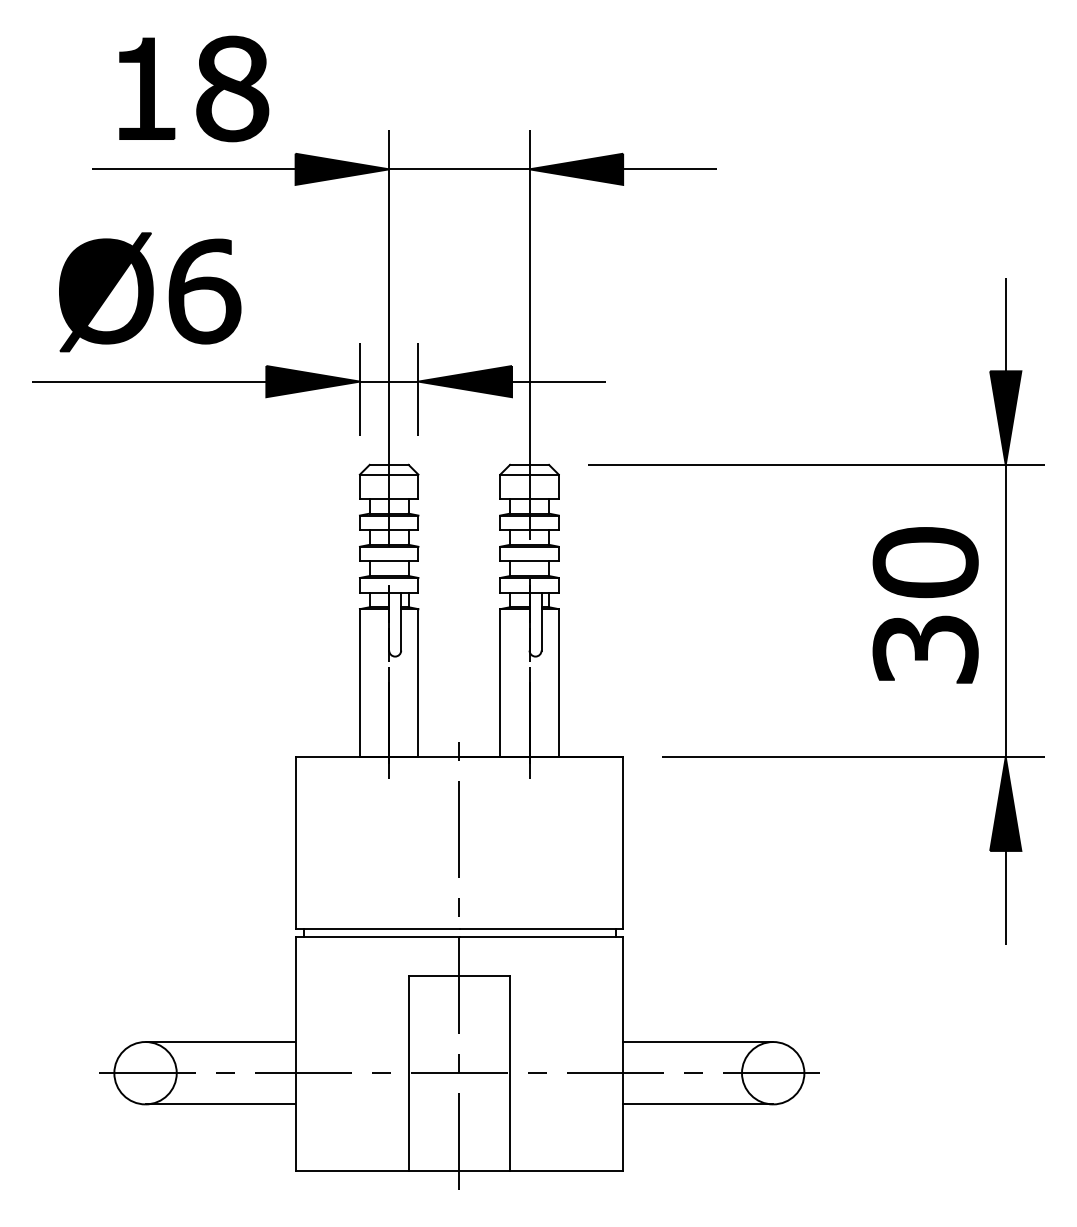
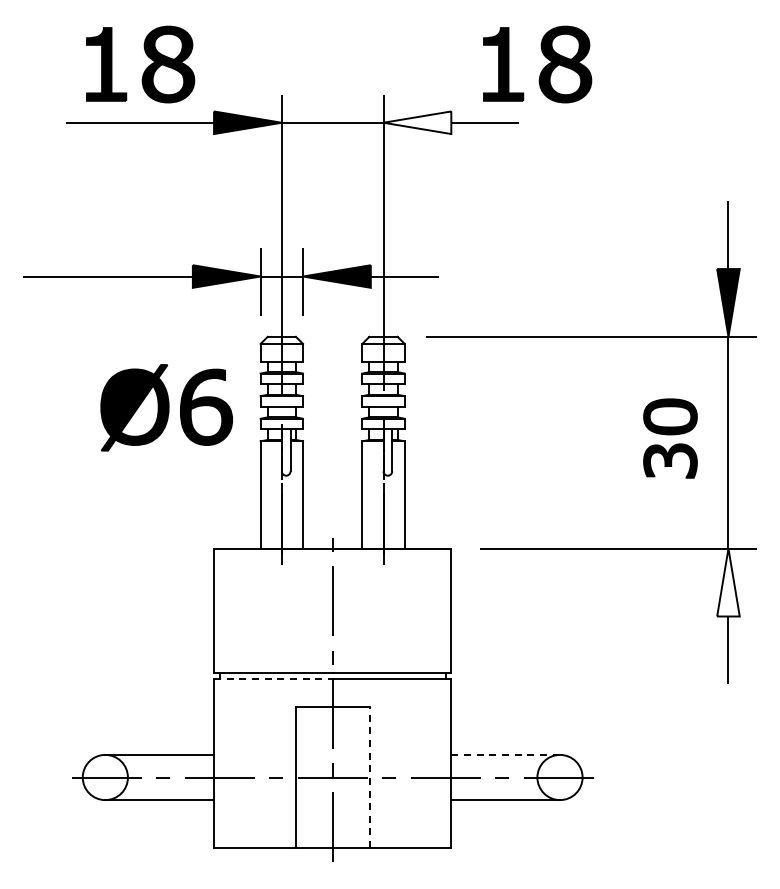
part: (750, 93) -> (543, 67), added
fill: (576, 168) -> (417, 122), removed
part: (149, 291) -> (166, 407), moved
part: (925, 605) -> (670, 438), size x0.7
fill: (1005, 804) -> (728, 582), removed
line: (377, 936) -> (273, 678), solid -> dashed
line: (699, 1041) -> (506, 754), solid -> dashed
line: (510, 1073) -> (369, 777), solid -> dashed

